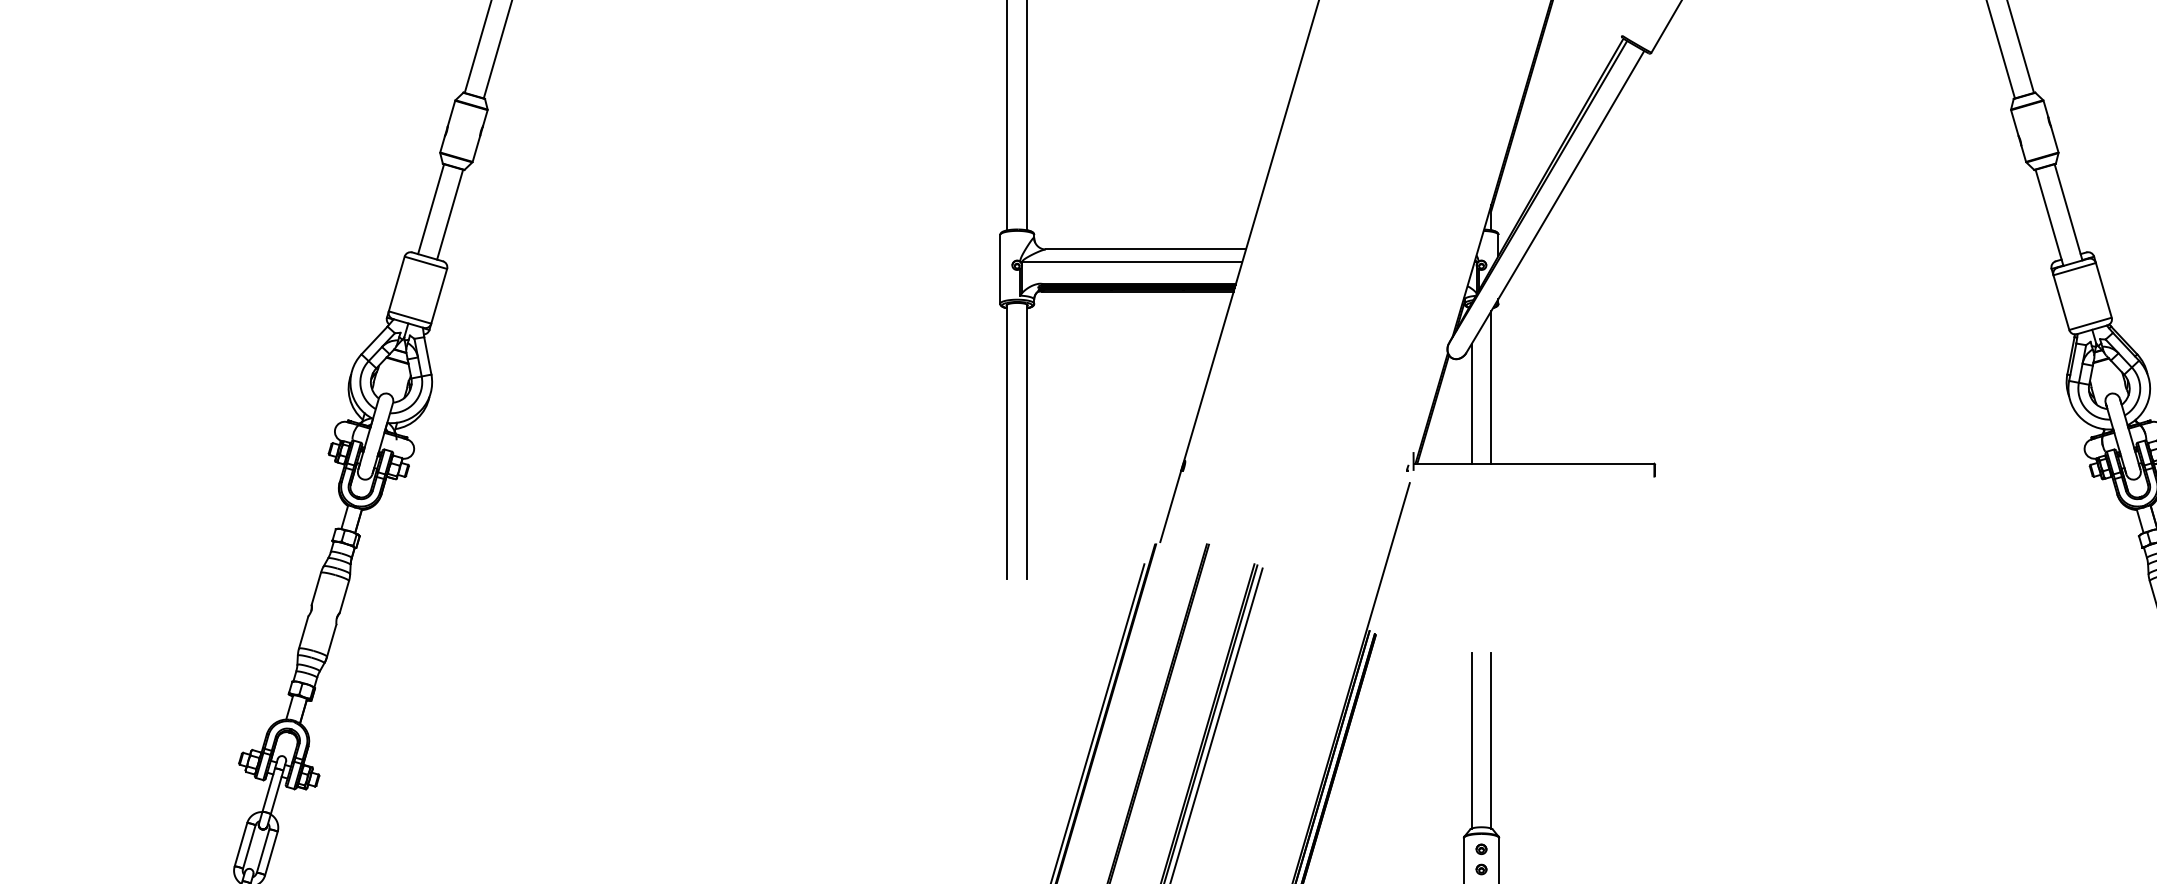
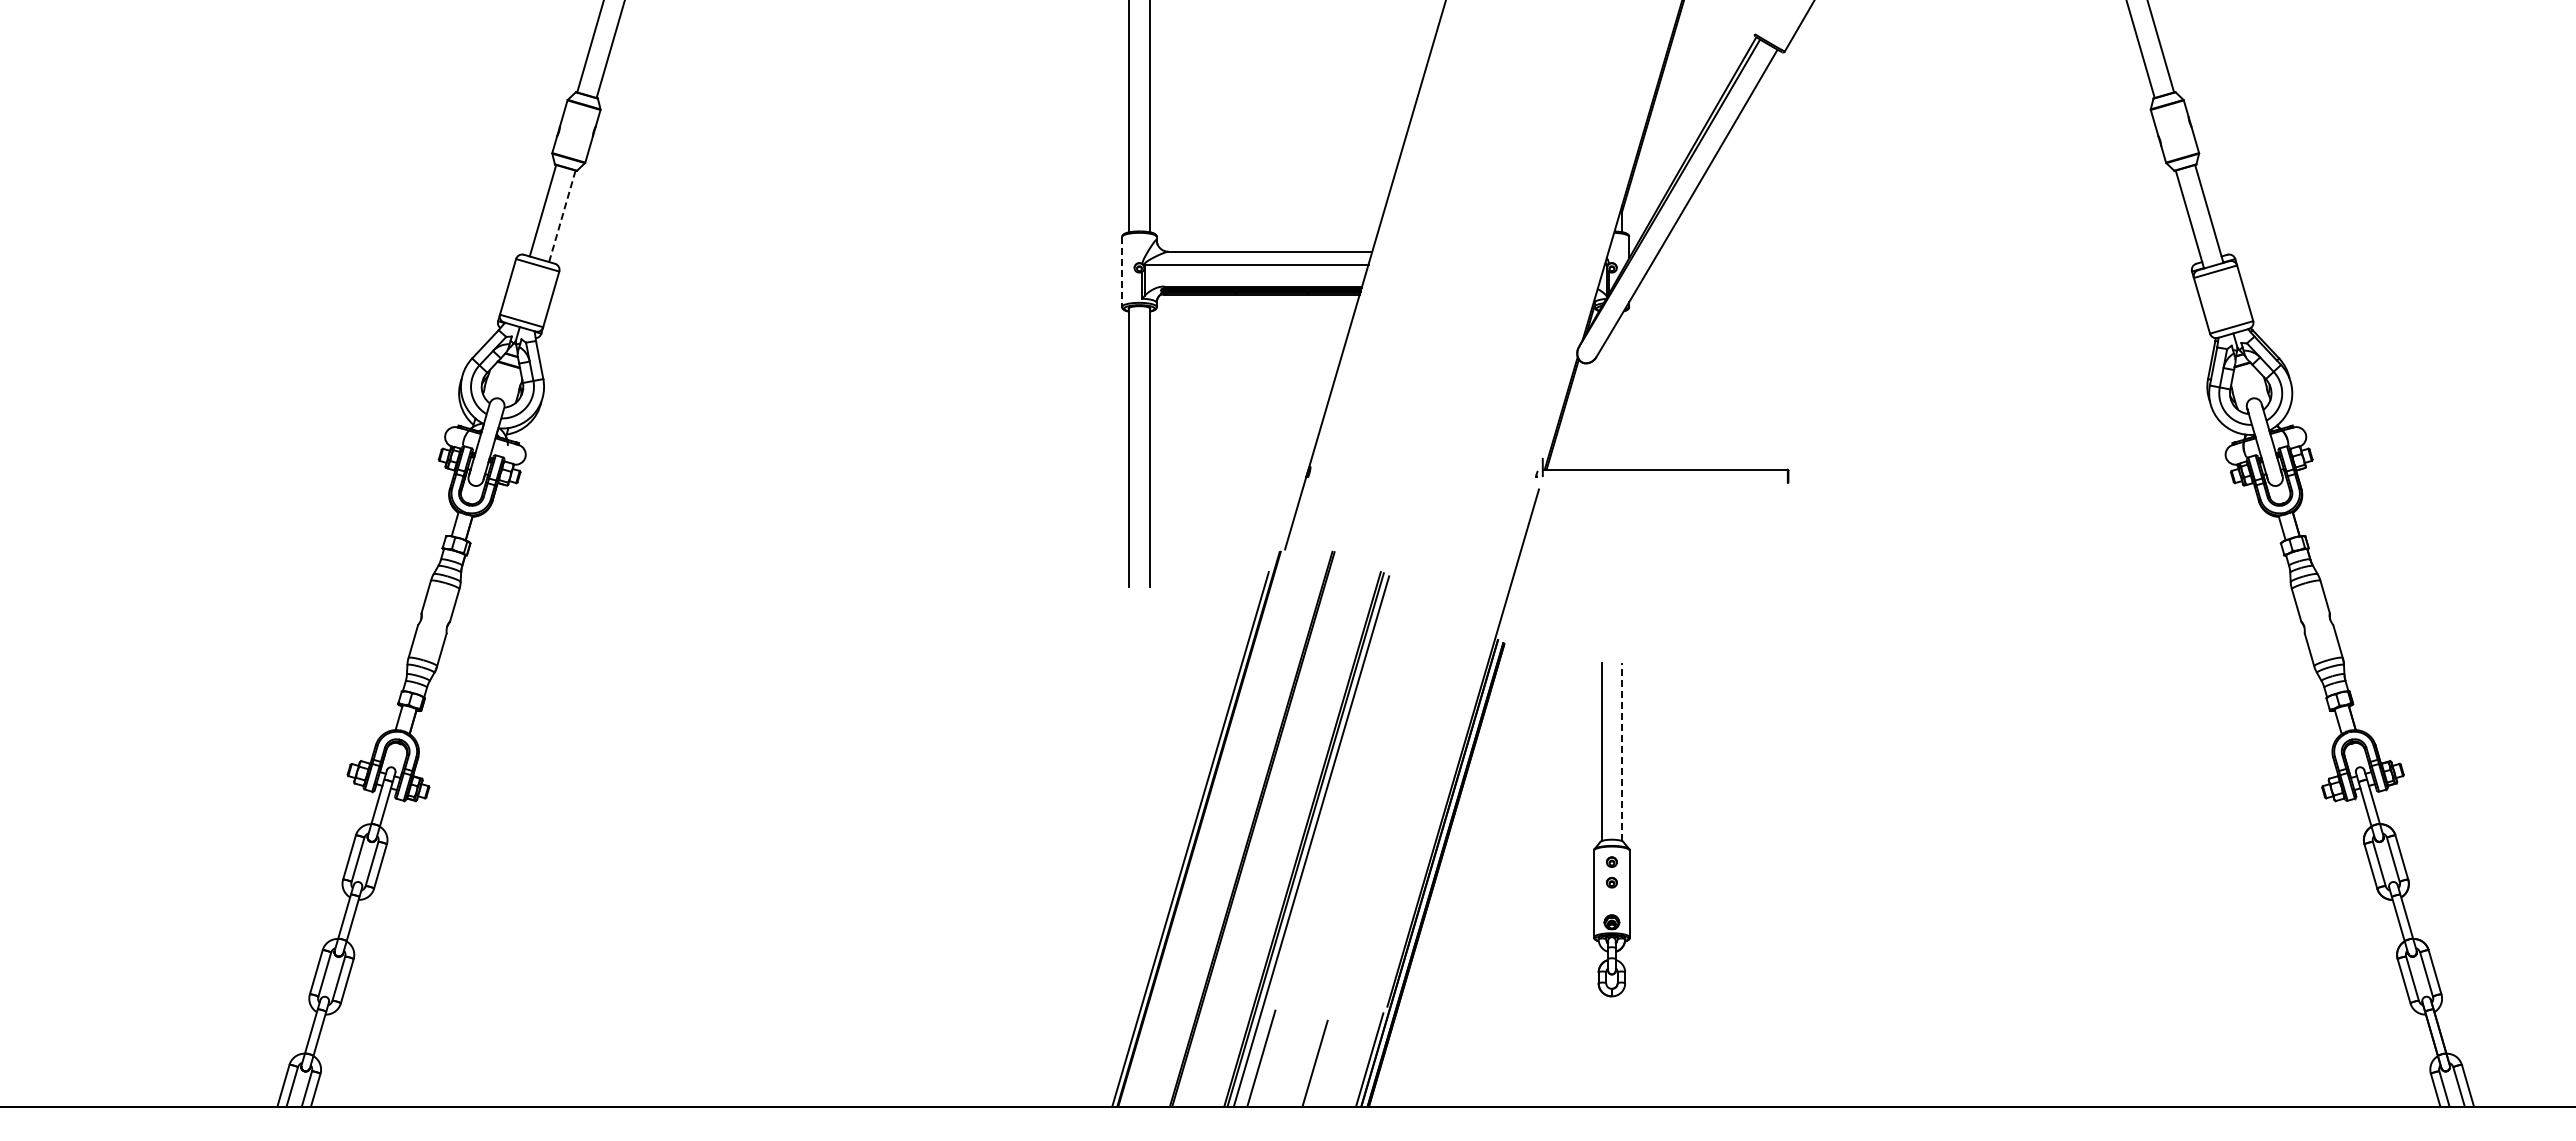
line: (450, 214) -> (562, 216), solid -> dashed
line: (1000, 268) -> (1122, 271), solid -> dashed
line: (1490, 386) -> (1621, 391), removed
line: (1471, 403) -> (1601, 408), removed
line: (1490, 740) -> (1621, 751), solid -> dashed

